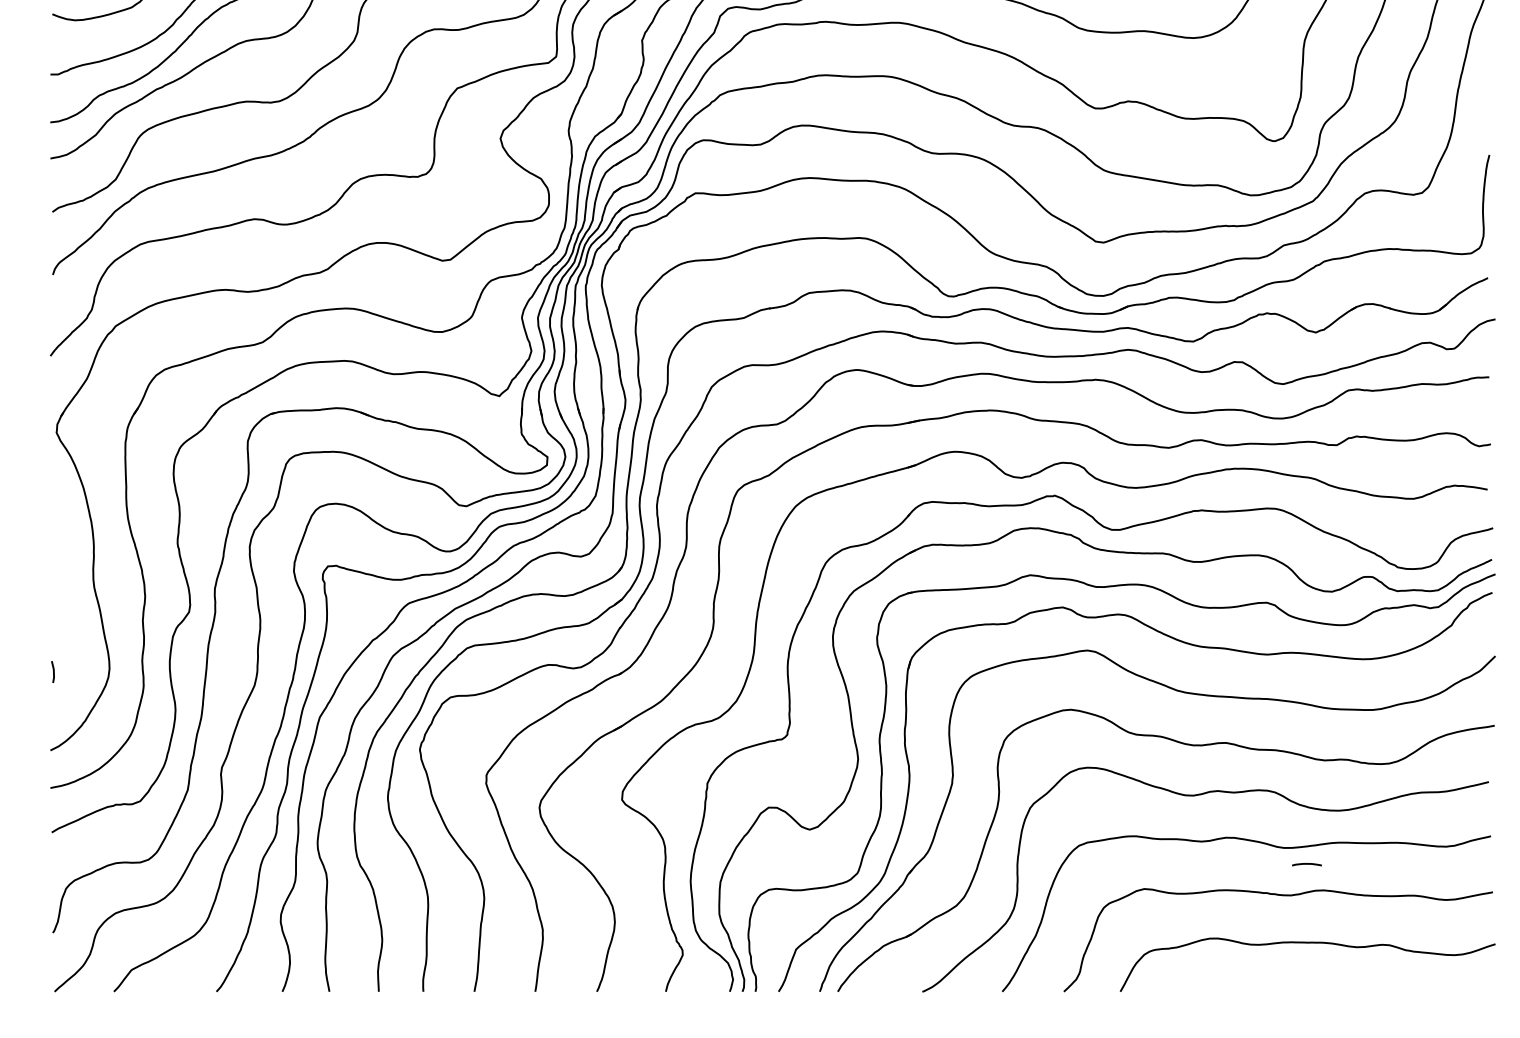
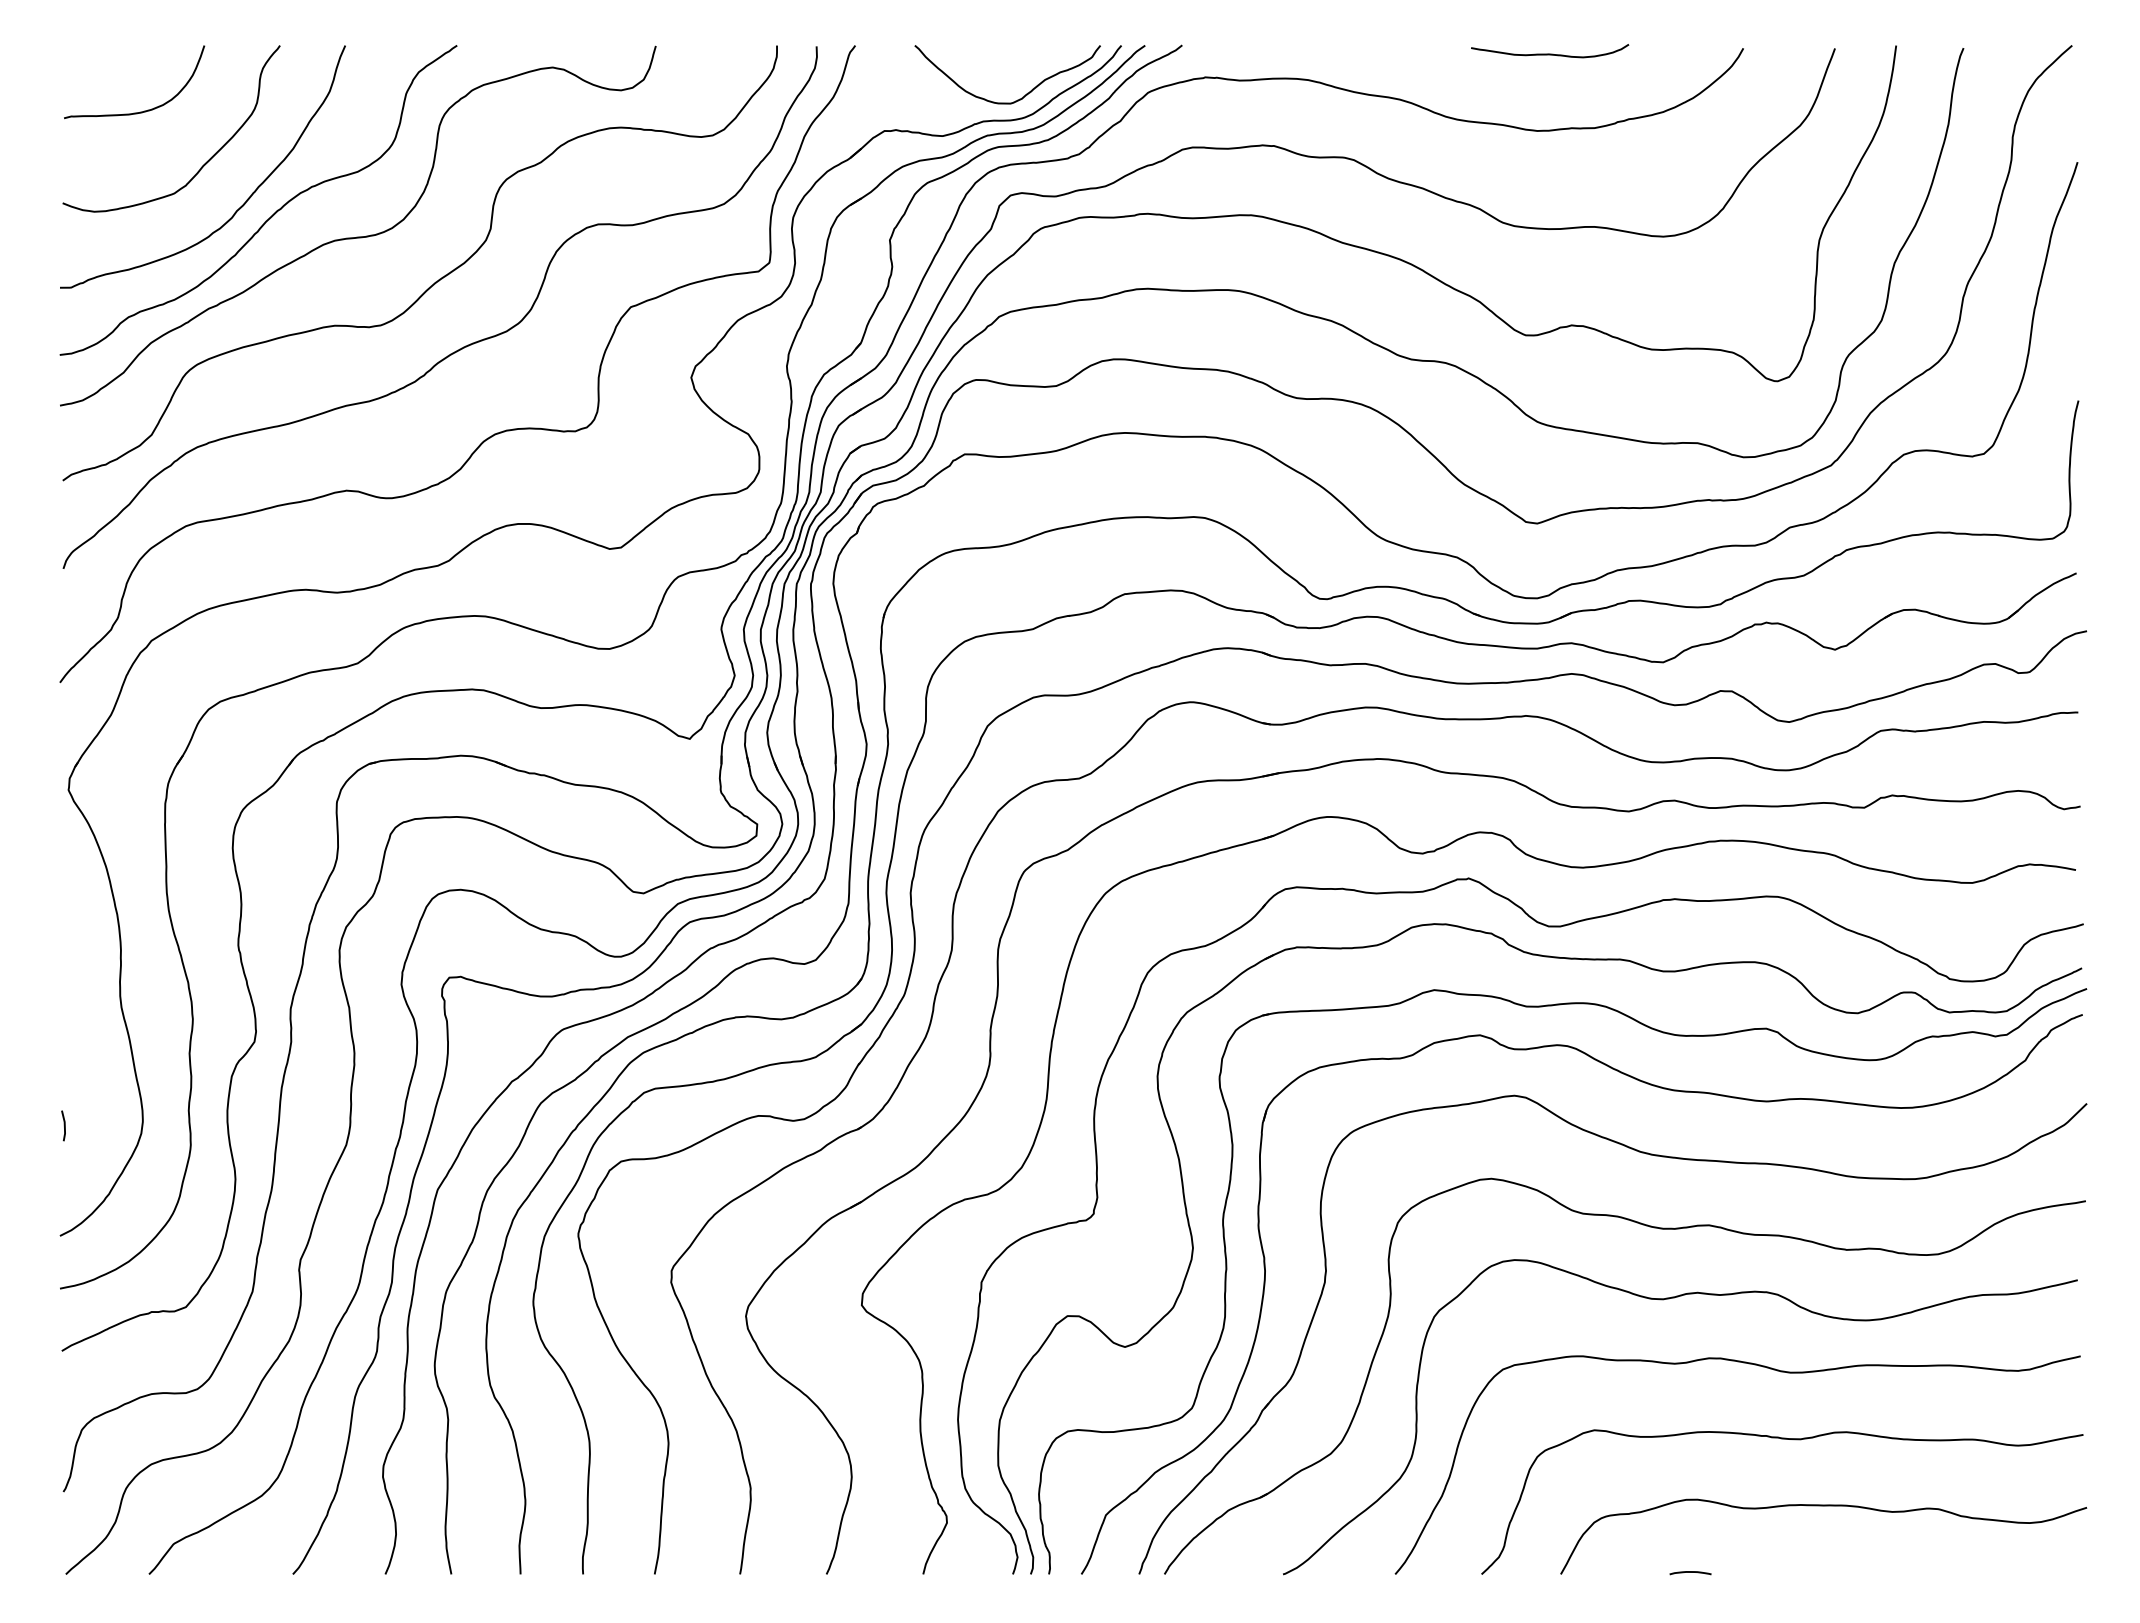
curve: (1306, 864) -> (1690, 1572), moved

